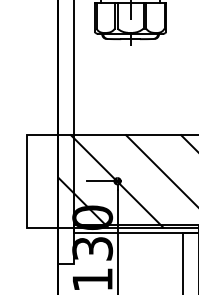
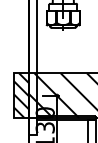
hatch: (40, 180) -> (20, 95), added

